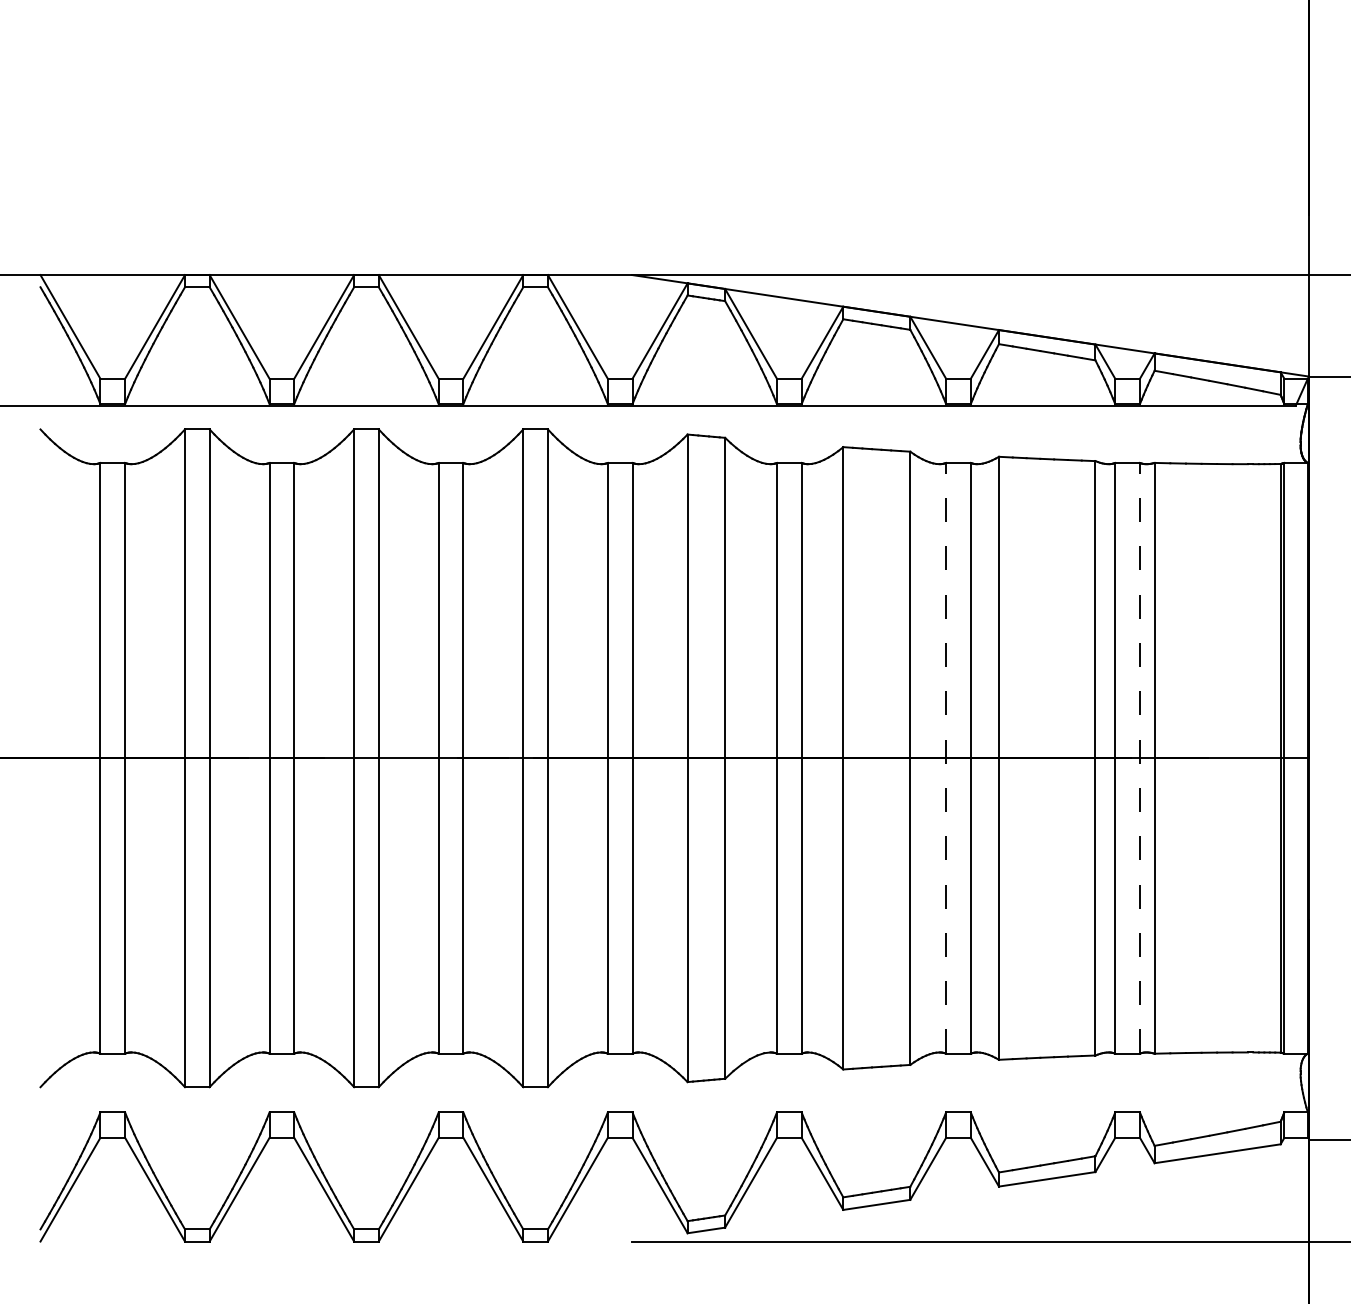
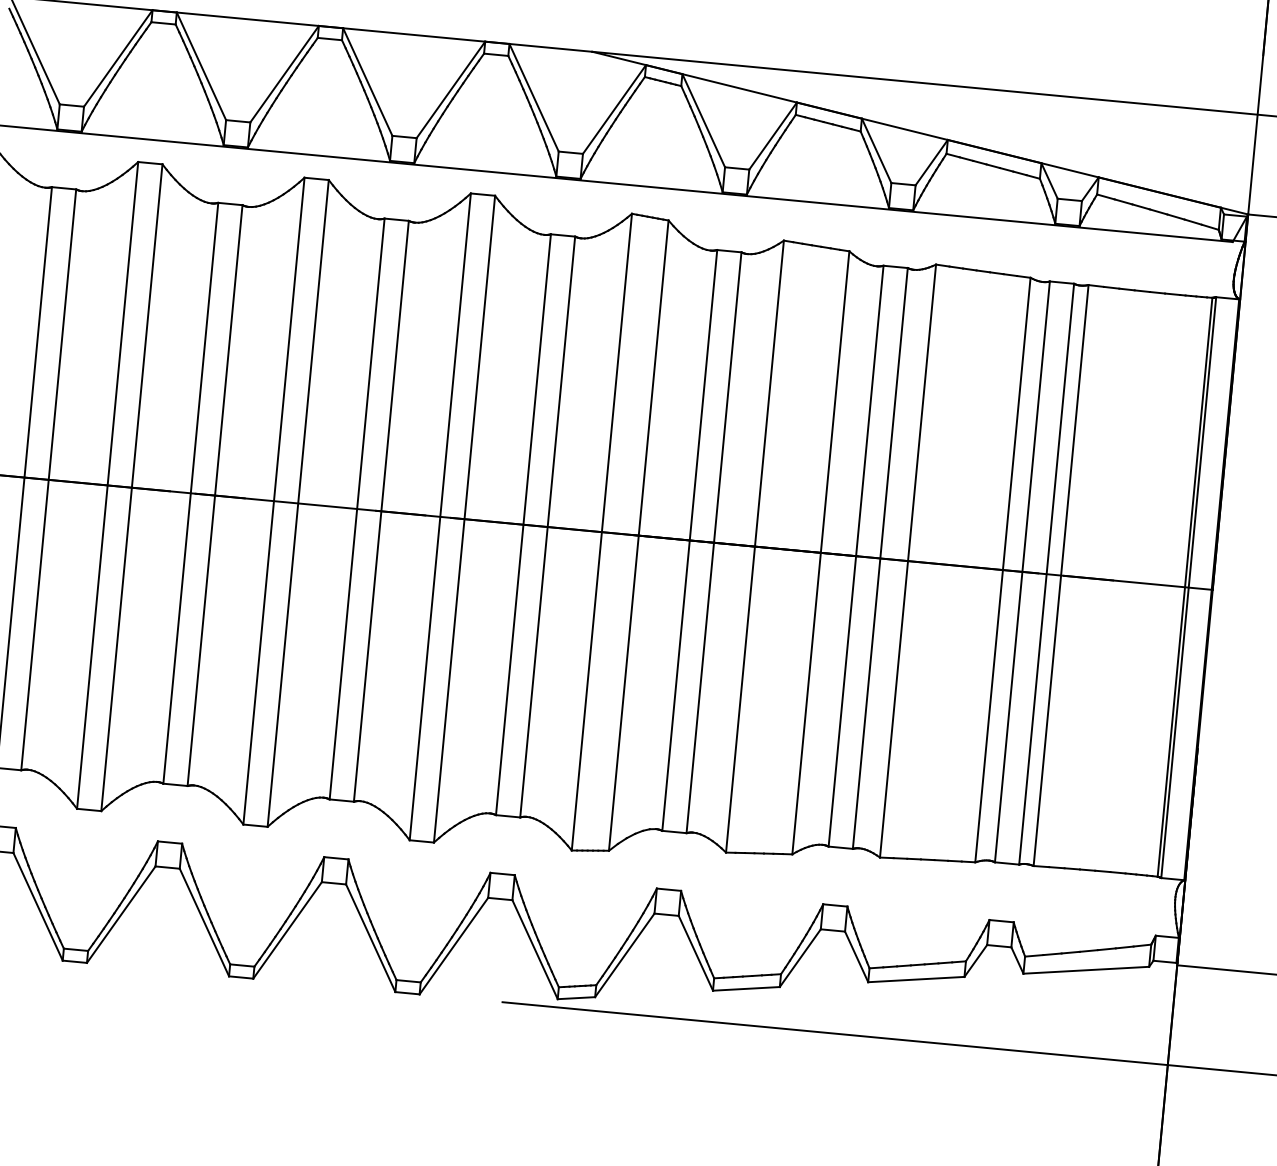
line: (946, 757) -> (856, 555), dashed -> solid
line: (1139, 757) -> (1046, 573), dashed -> solid

